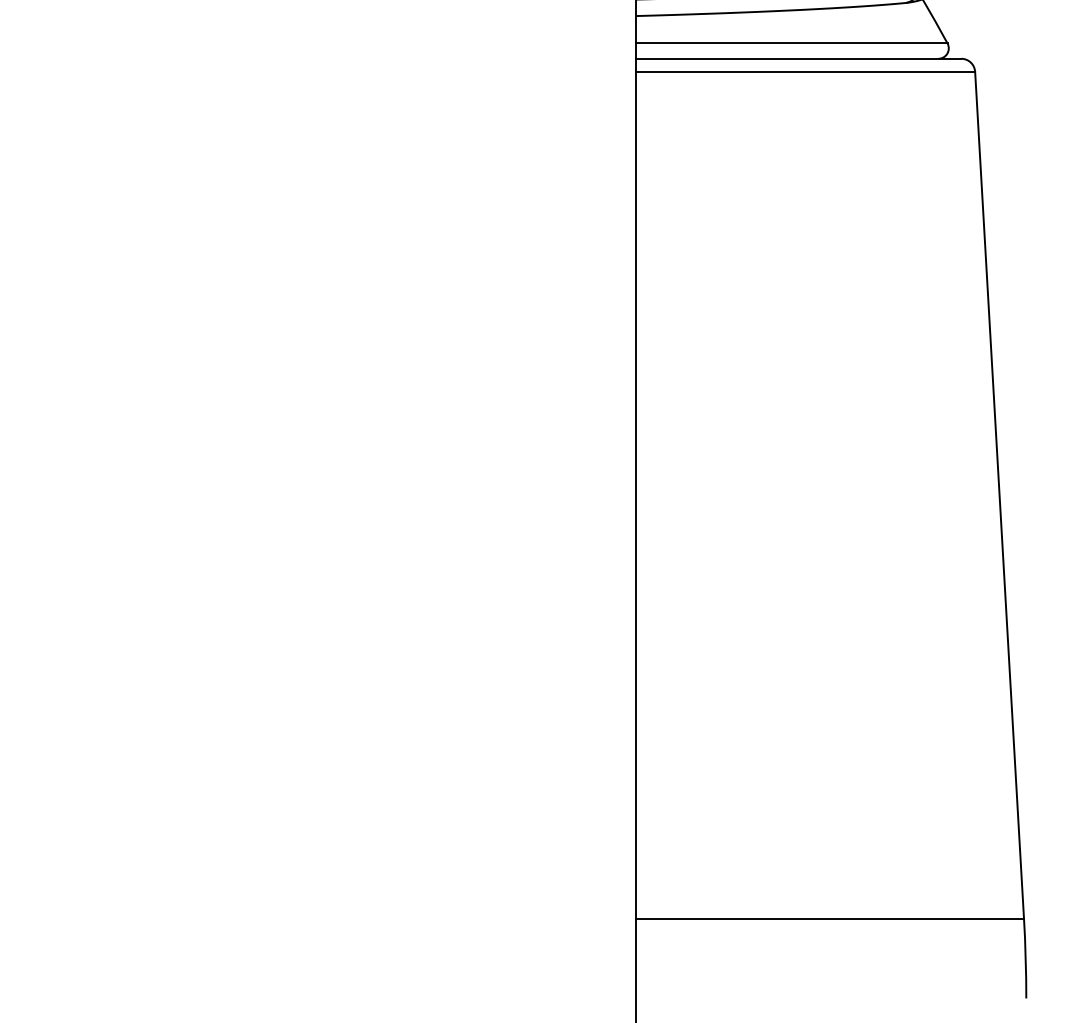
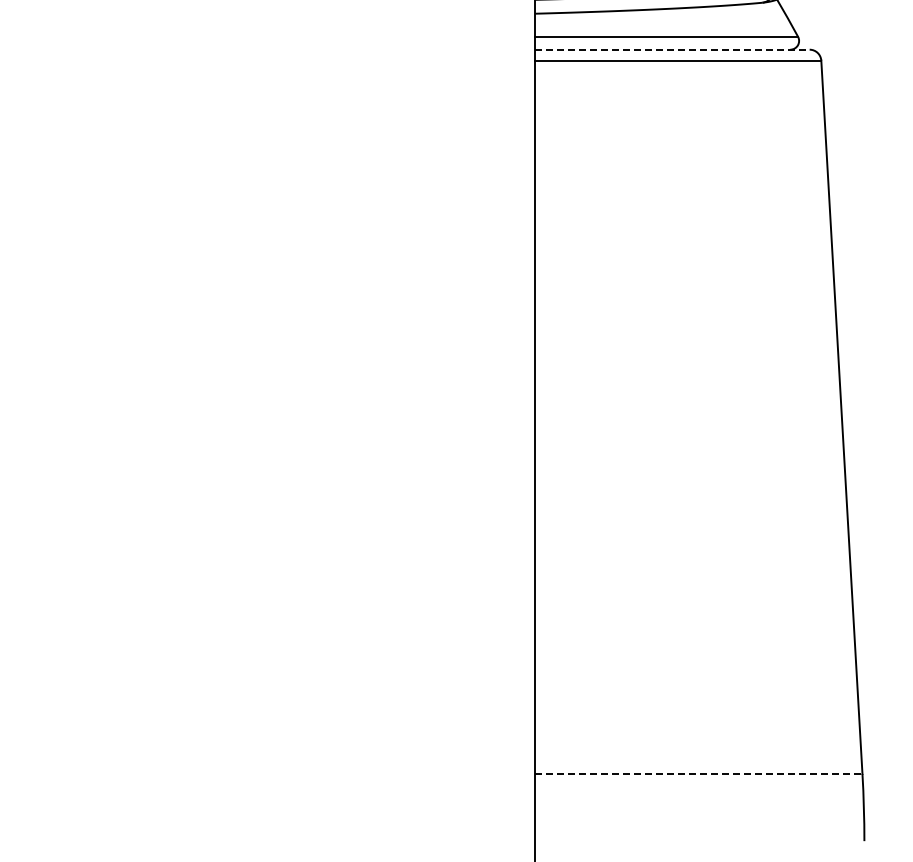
line: (799, 58) -> (673, 49), solid -> dashed
line: (829, 918) -> (698, 773), solid -> dashed

